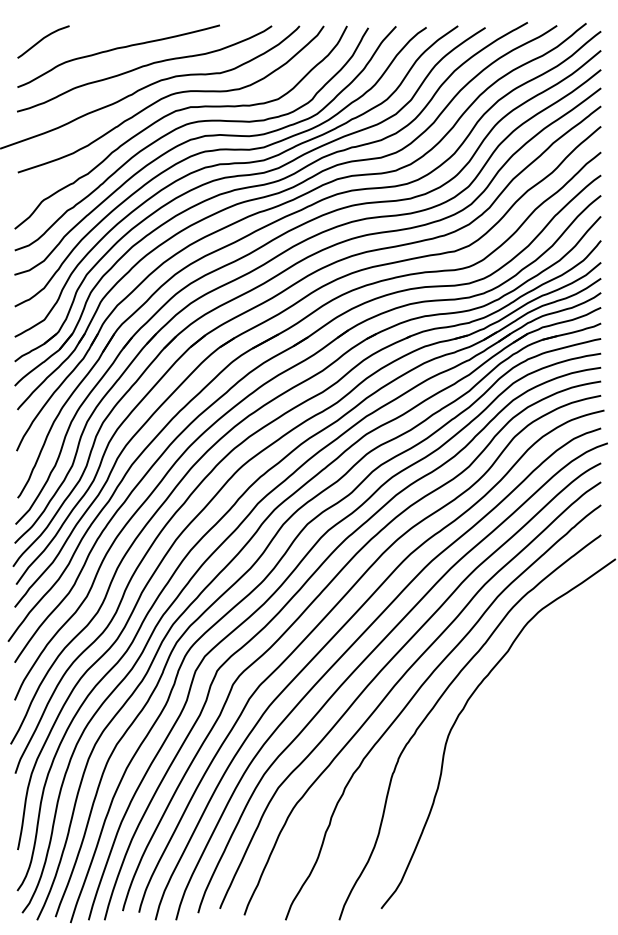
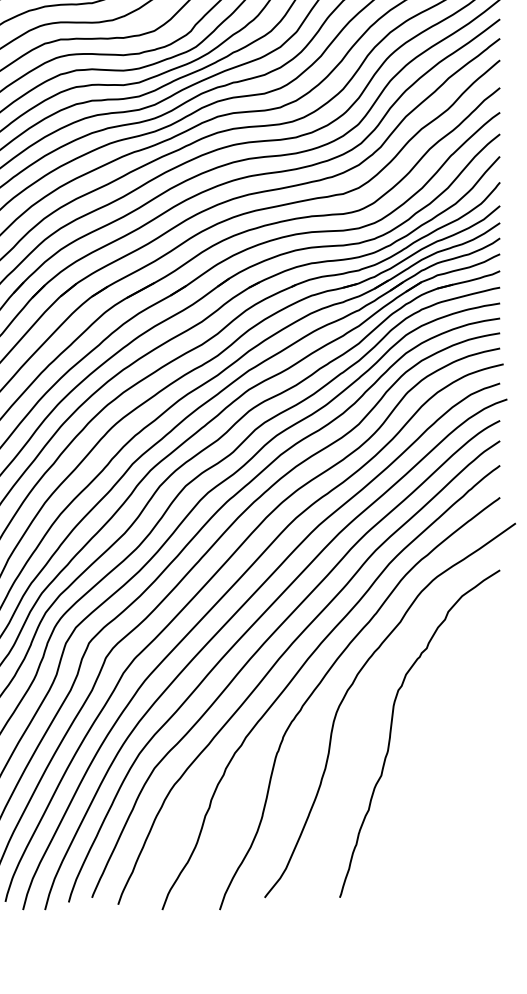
curve: (500, 750) -> (392, 728), added

